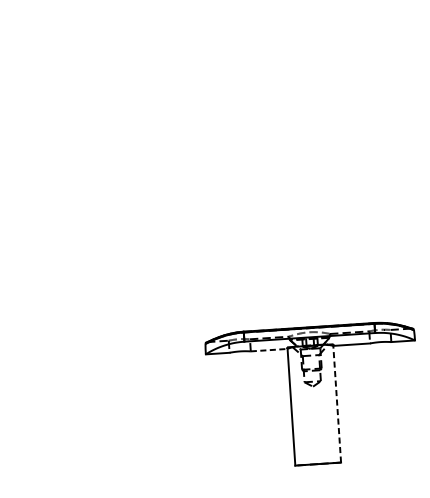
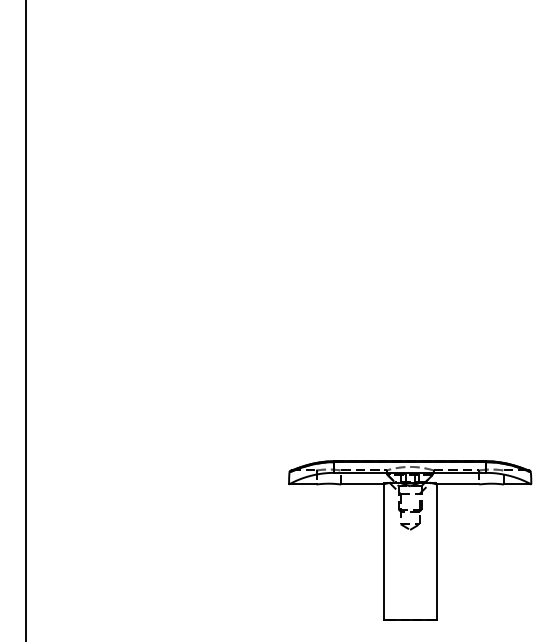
line: (269, 350) -> (362, 484), dashed -> solid
line: (337, 404) -> (436, 552), dashed -> solid

